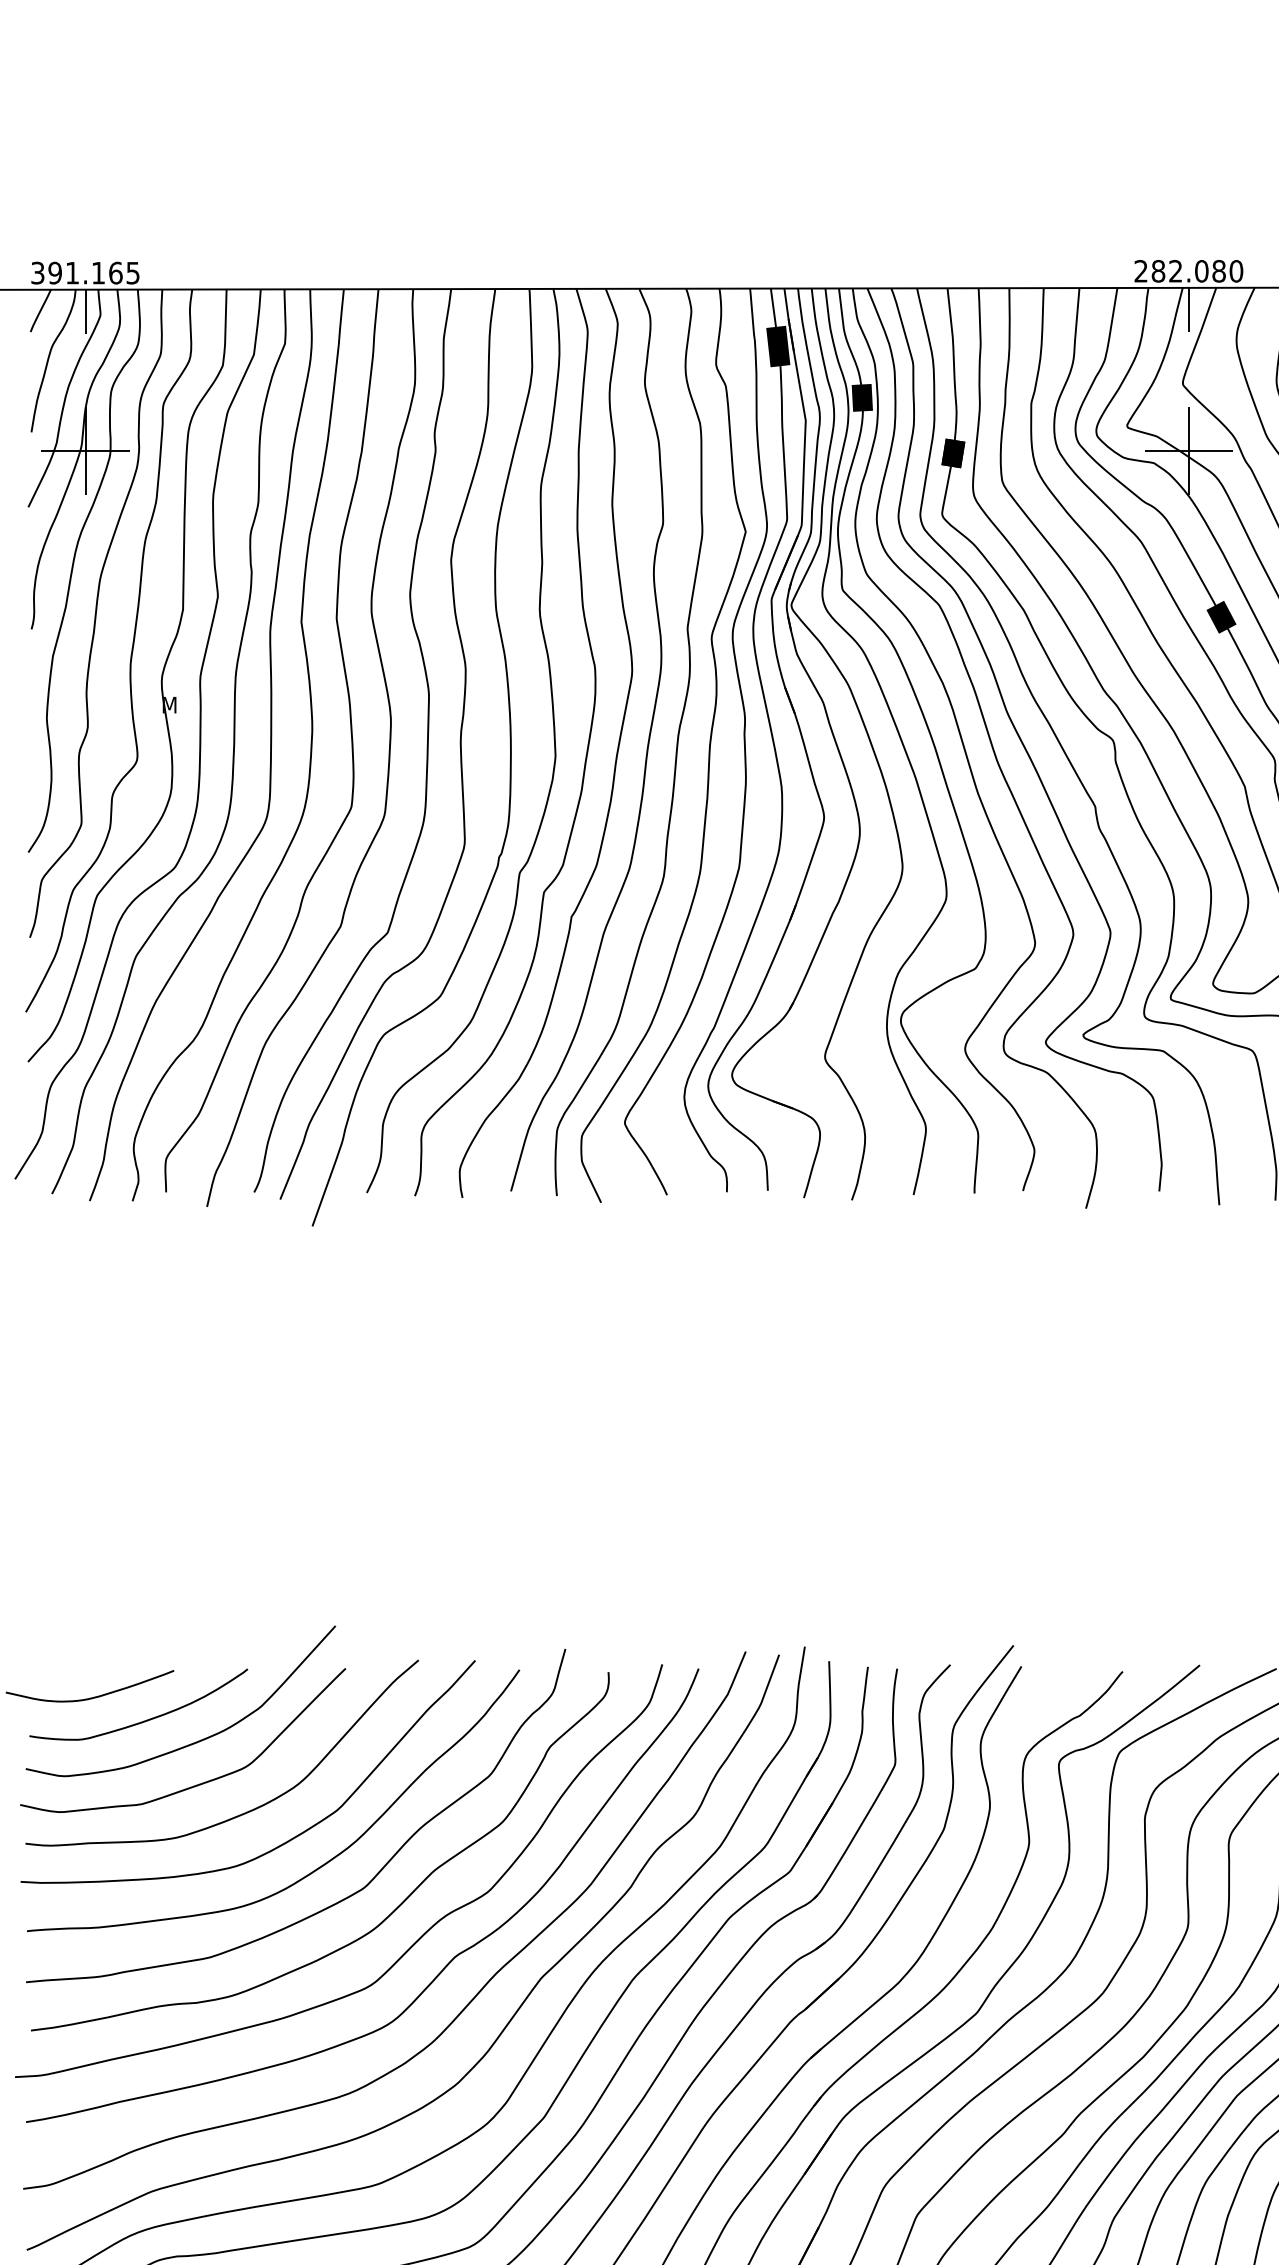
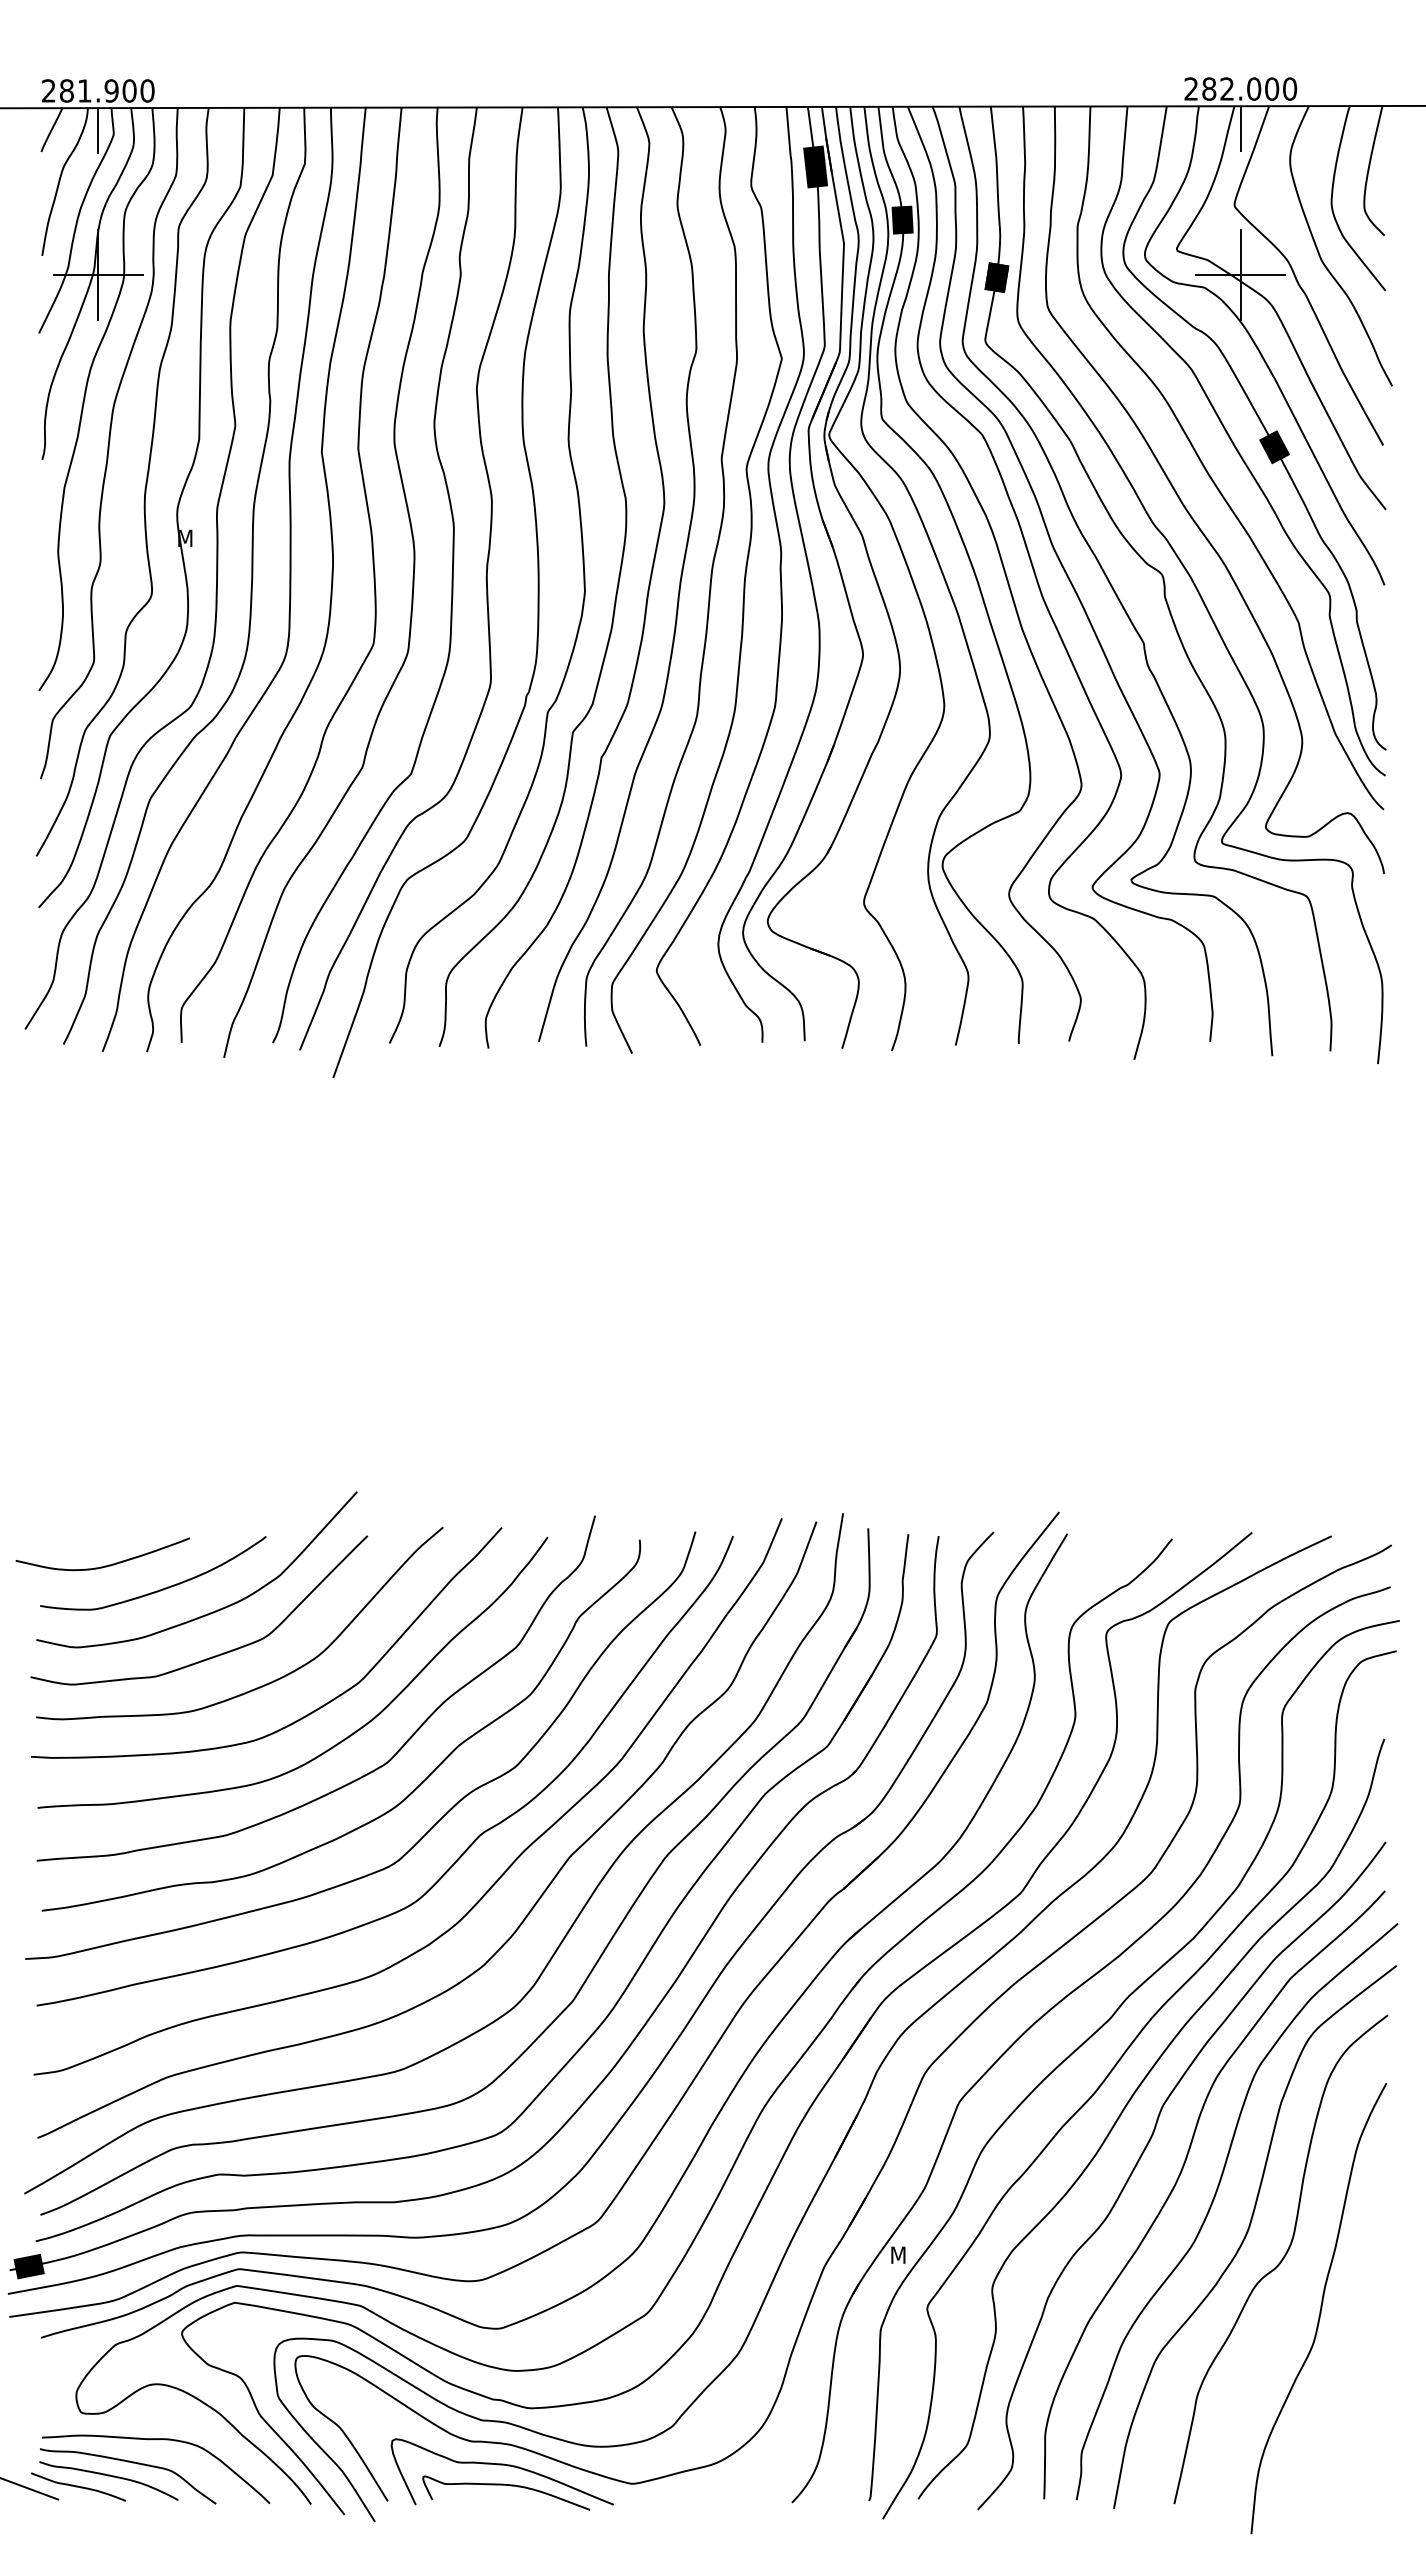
text: (1219, 270) -> (1272, 88), 282.080 -> 282.000
text: (85, 272) -> (98, 90), 391.165 -> 281.900

